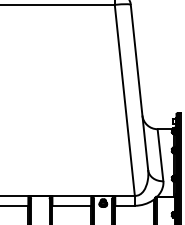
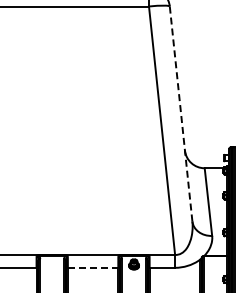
line: (139, 87) -> (181, 113), solid -> dashed
line: (72, 205) -> (93, 267), solid -> dashed

